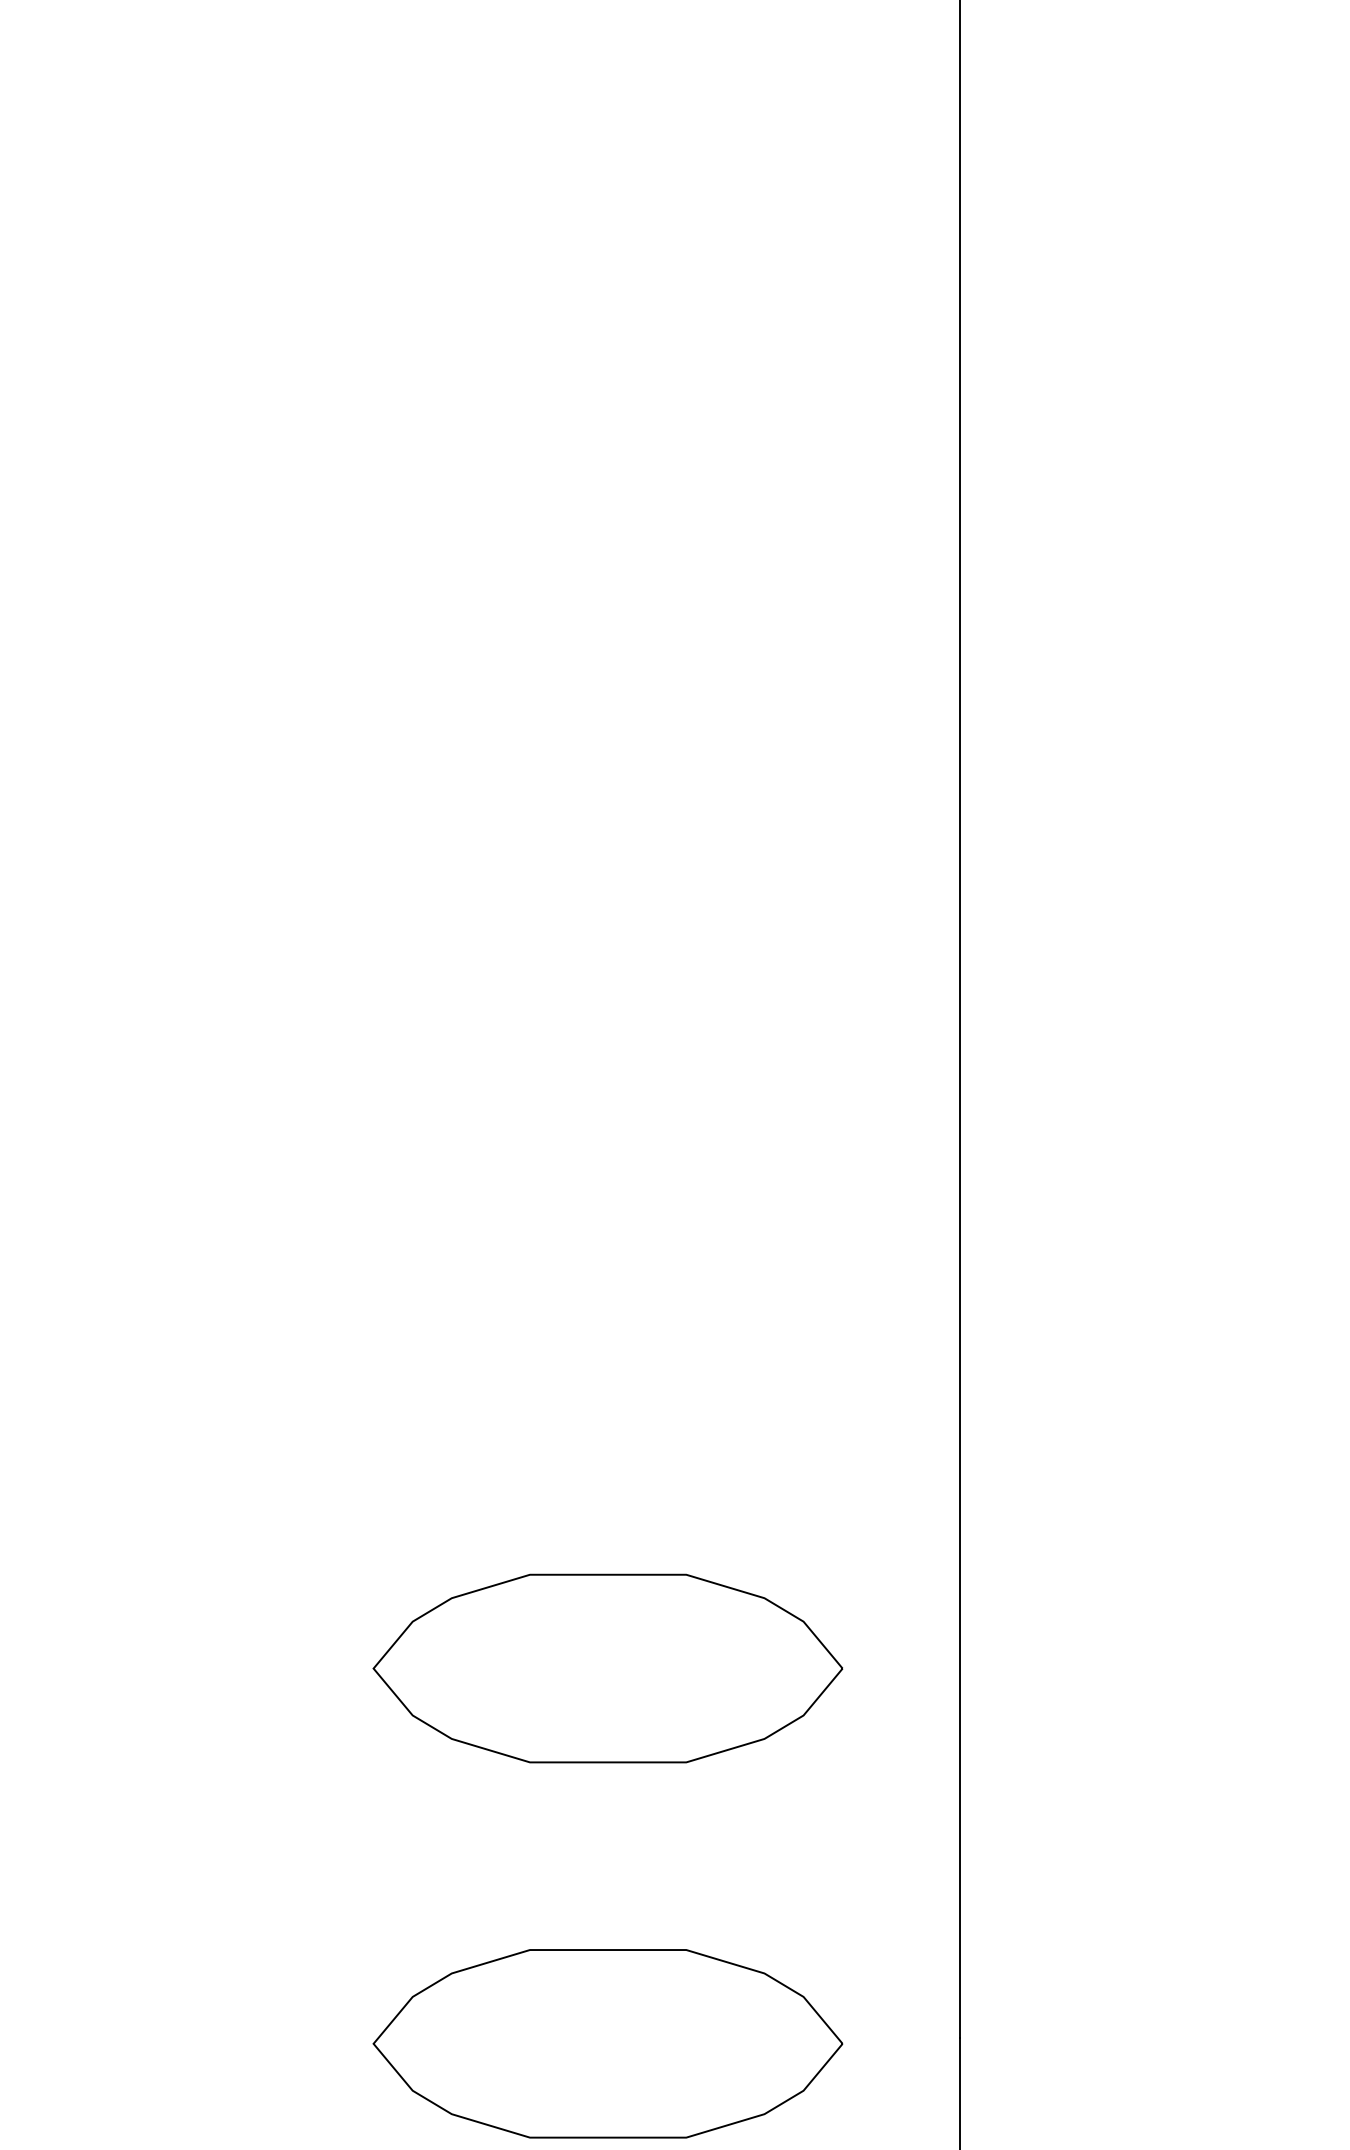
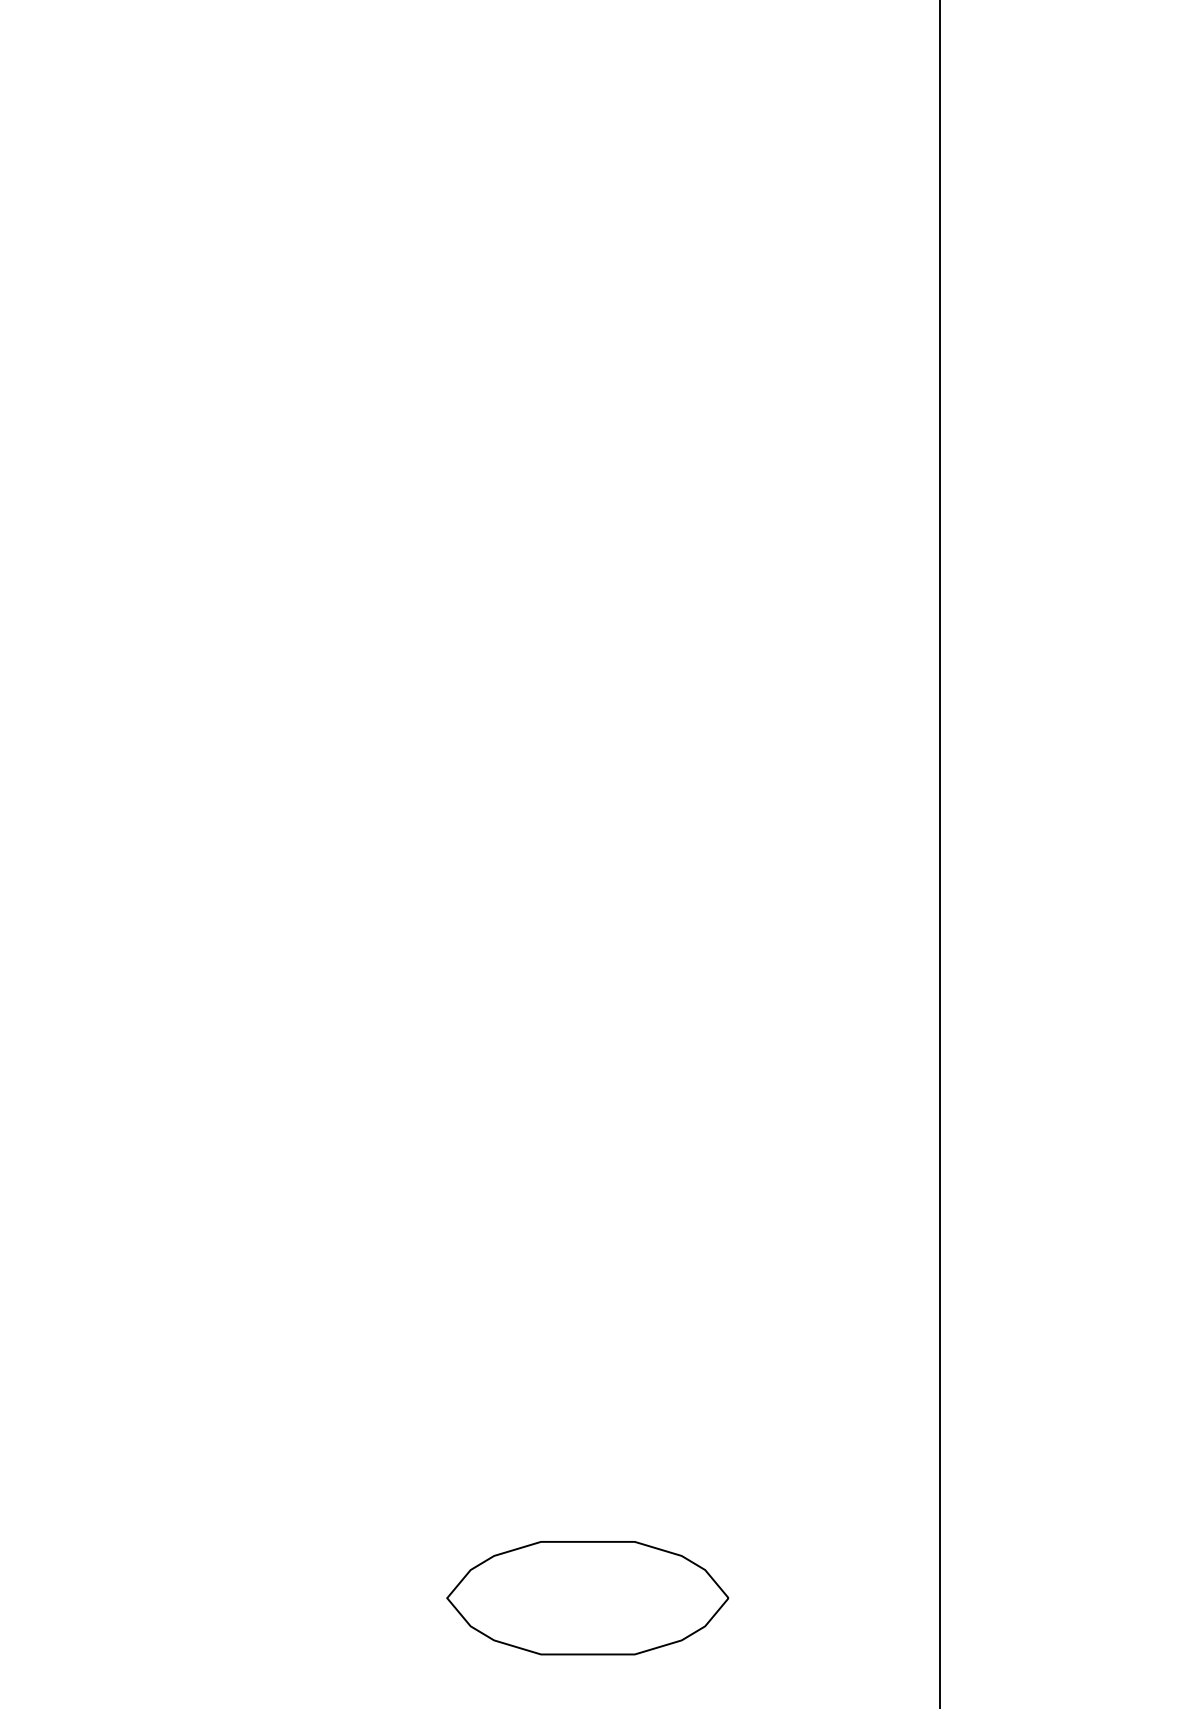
part: (607, 1668) -> (587, 1598), size x0.6

